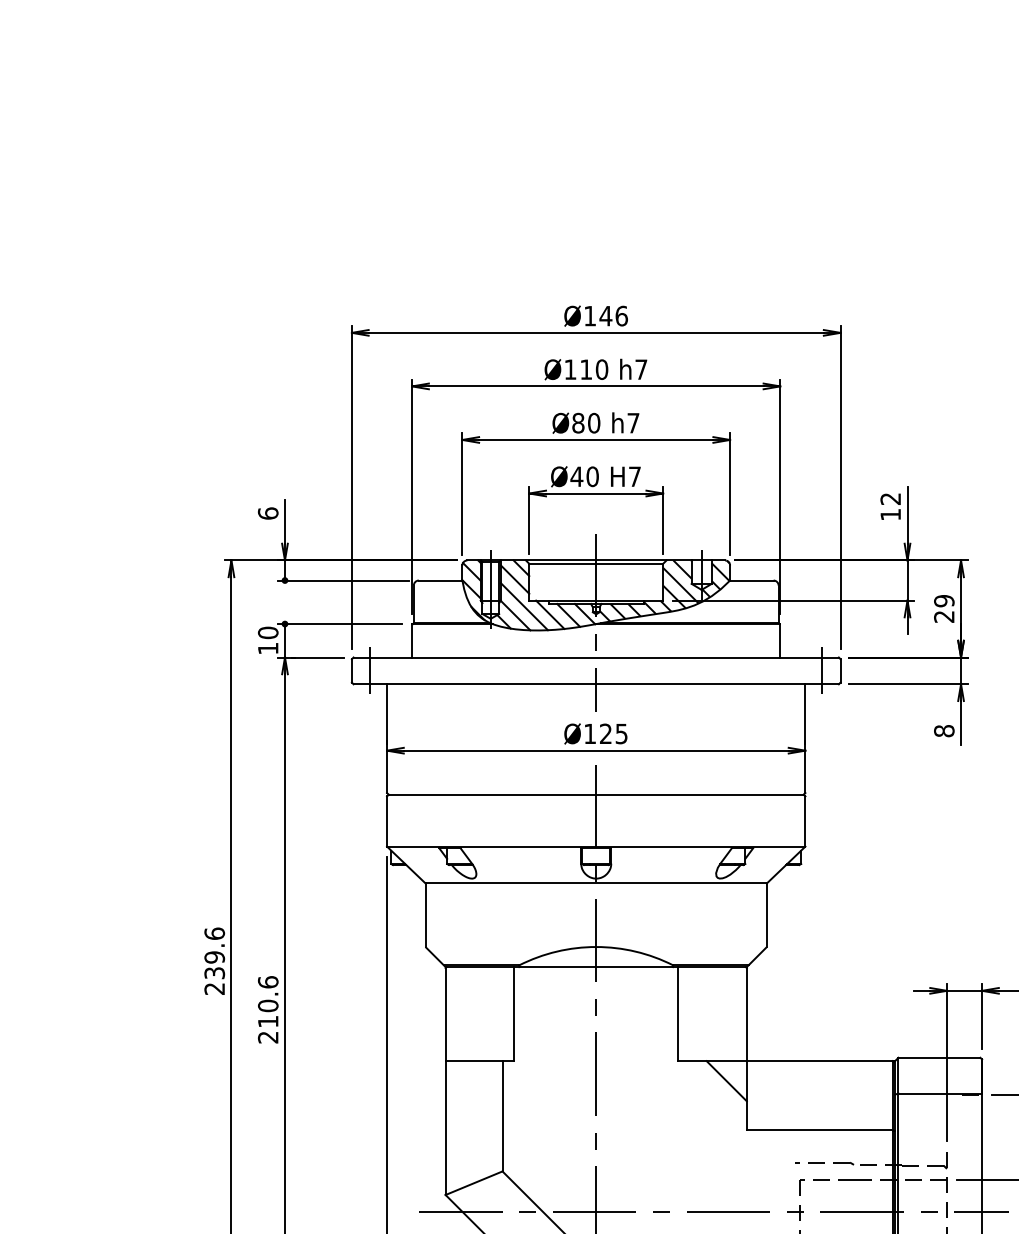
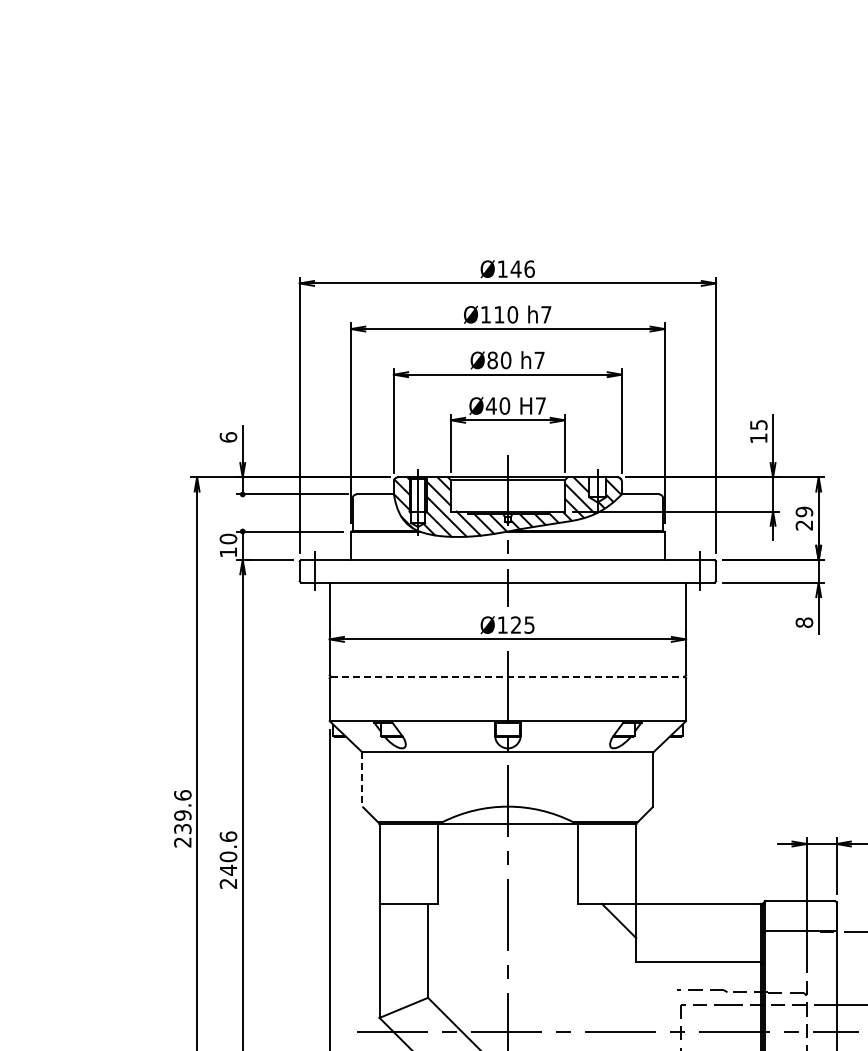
text: (890, 498) -> (758, 424), 12 -> 15
line: (595, 794) -> (507, 676), solid -> dashed
line: (425, 916) -> (362, 780), solid -> dashed
text: (268, 1020) -> (228, 869), 210.6 -> 240.6

